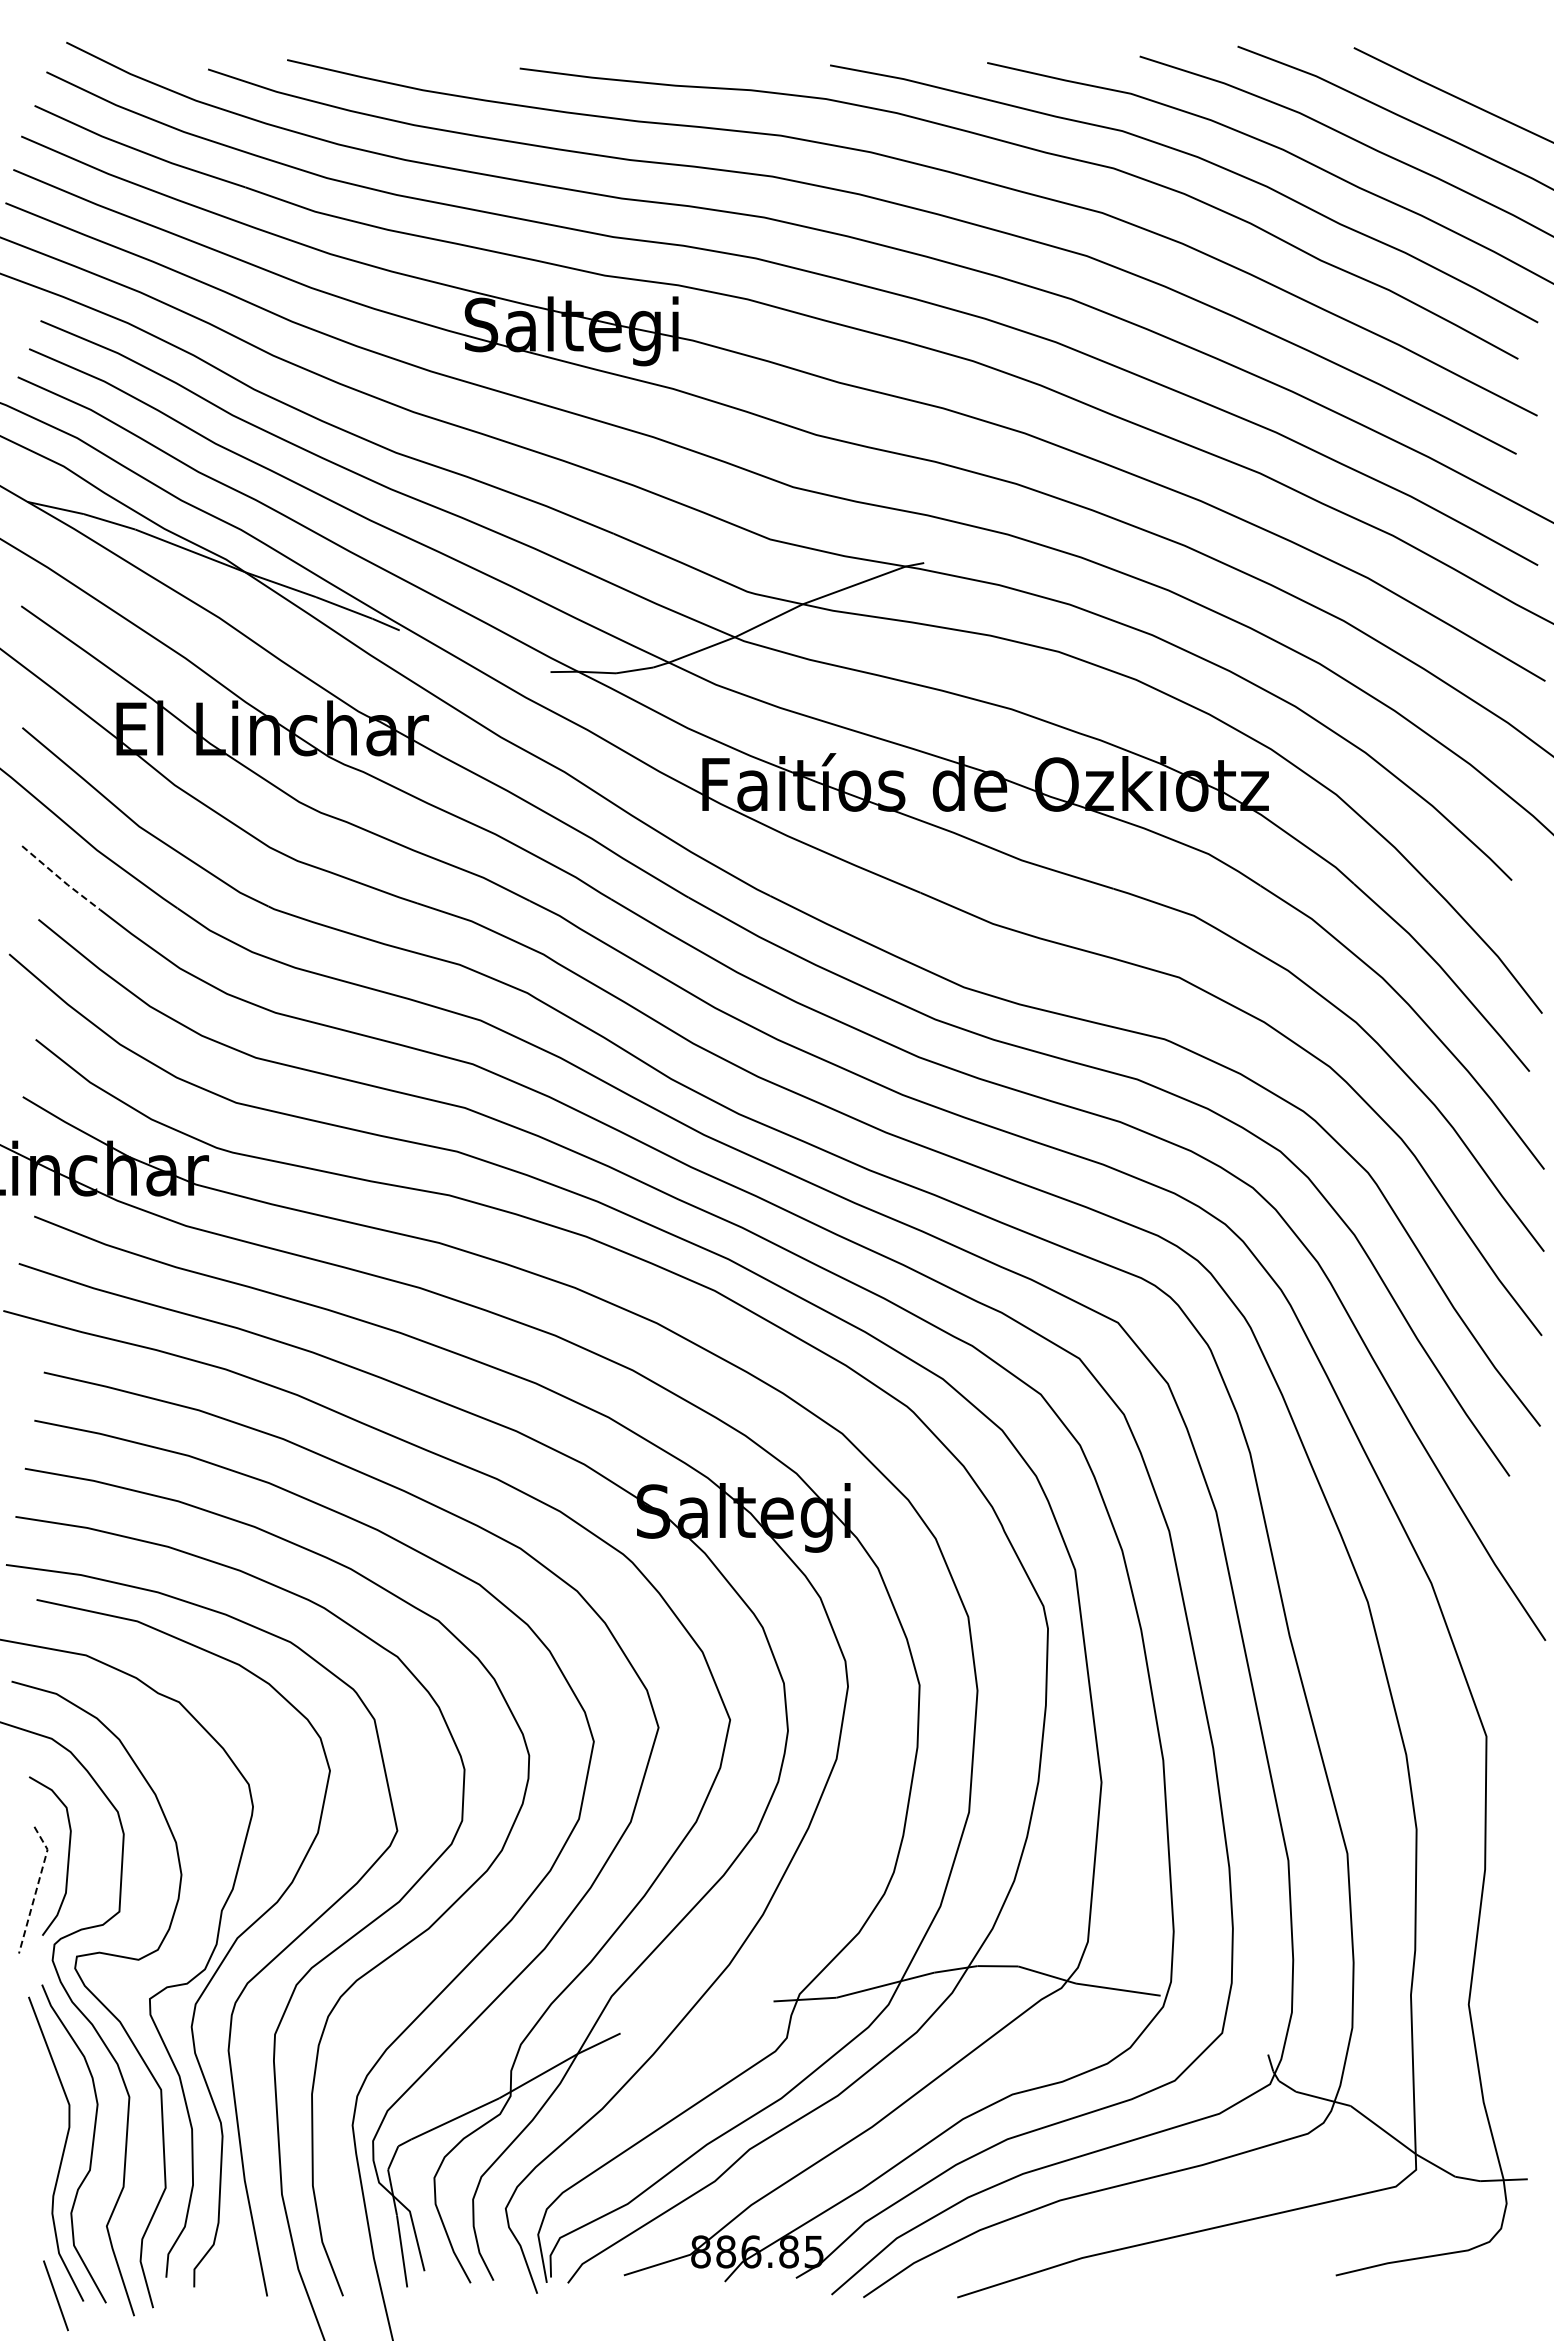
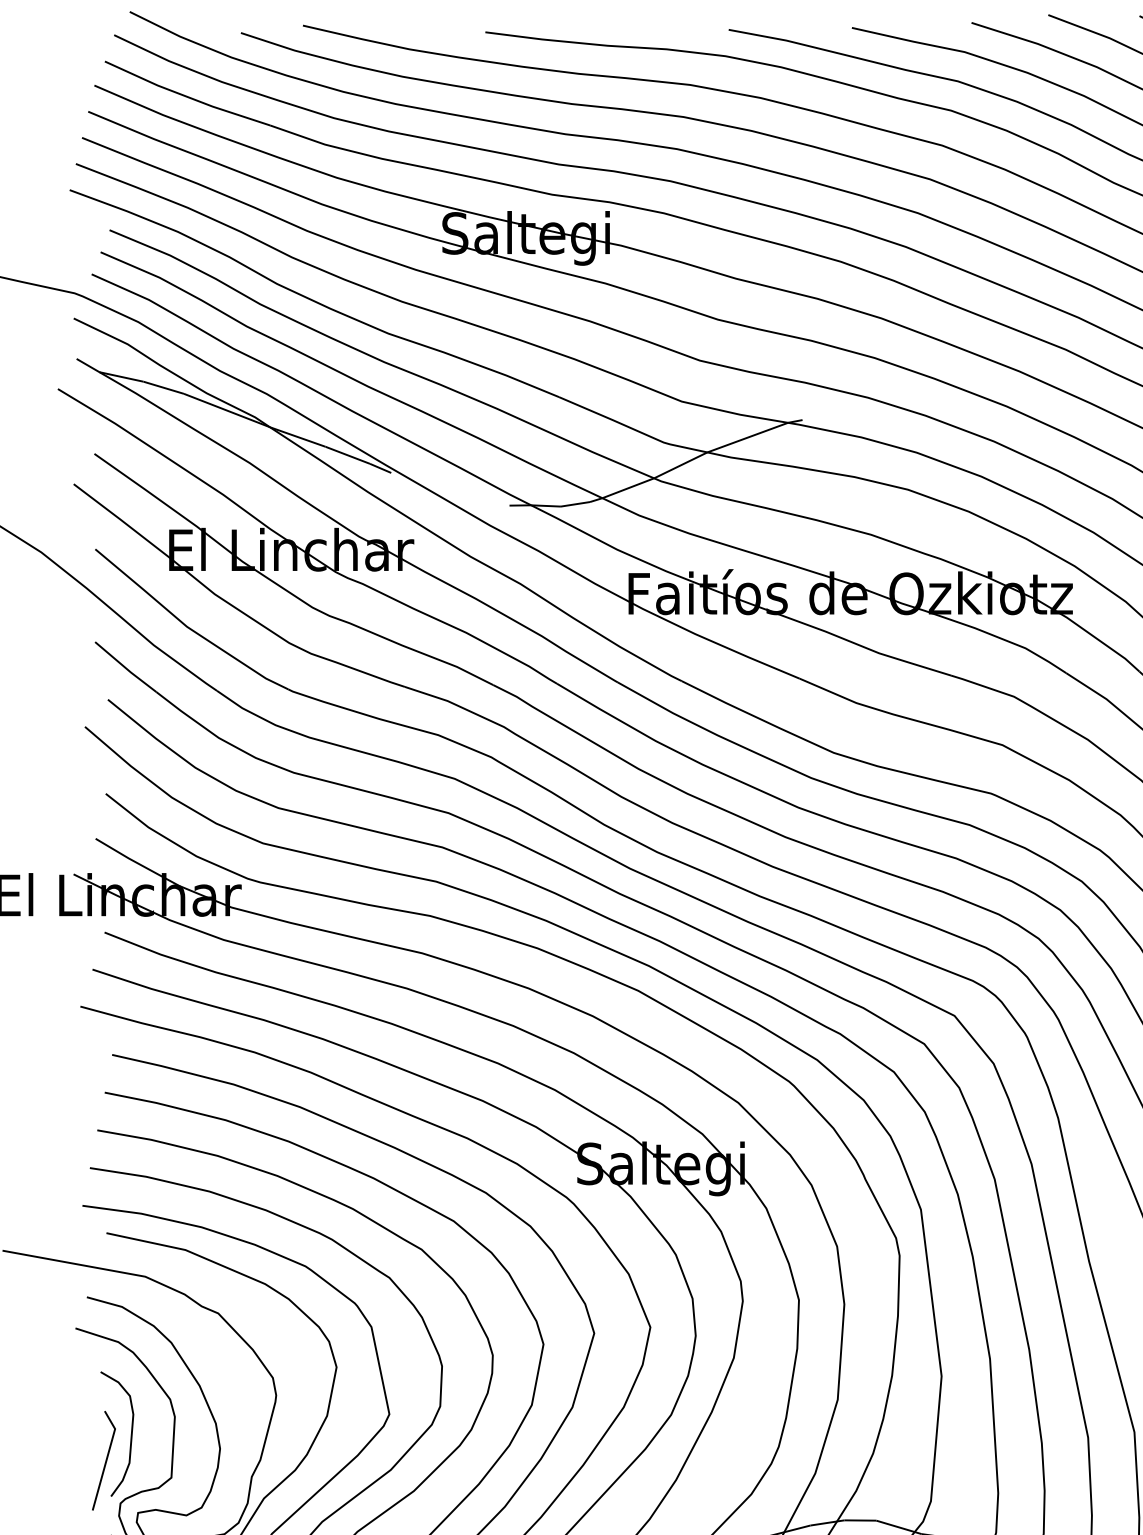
line: (60, 879) -> (125, 668), dashed -> solid
line: (37, 1888) -> (107, 1459), dashed -> solid

